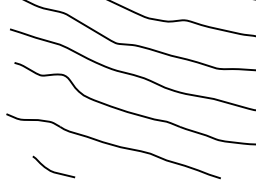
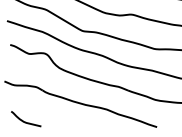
curve: (52, 170) -> (25, 121), moved

